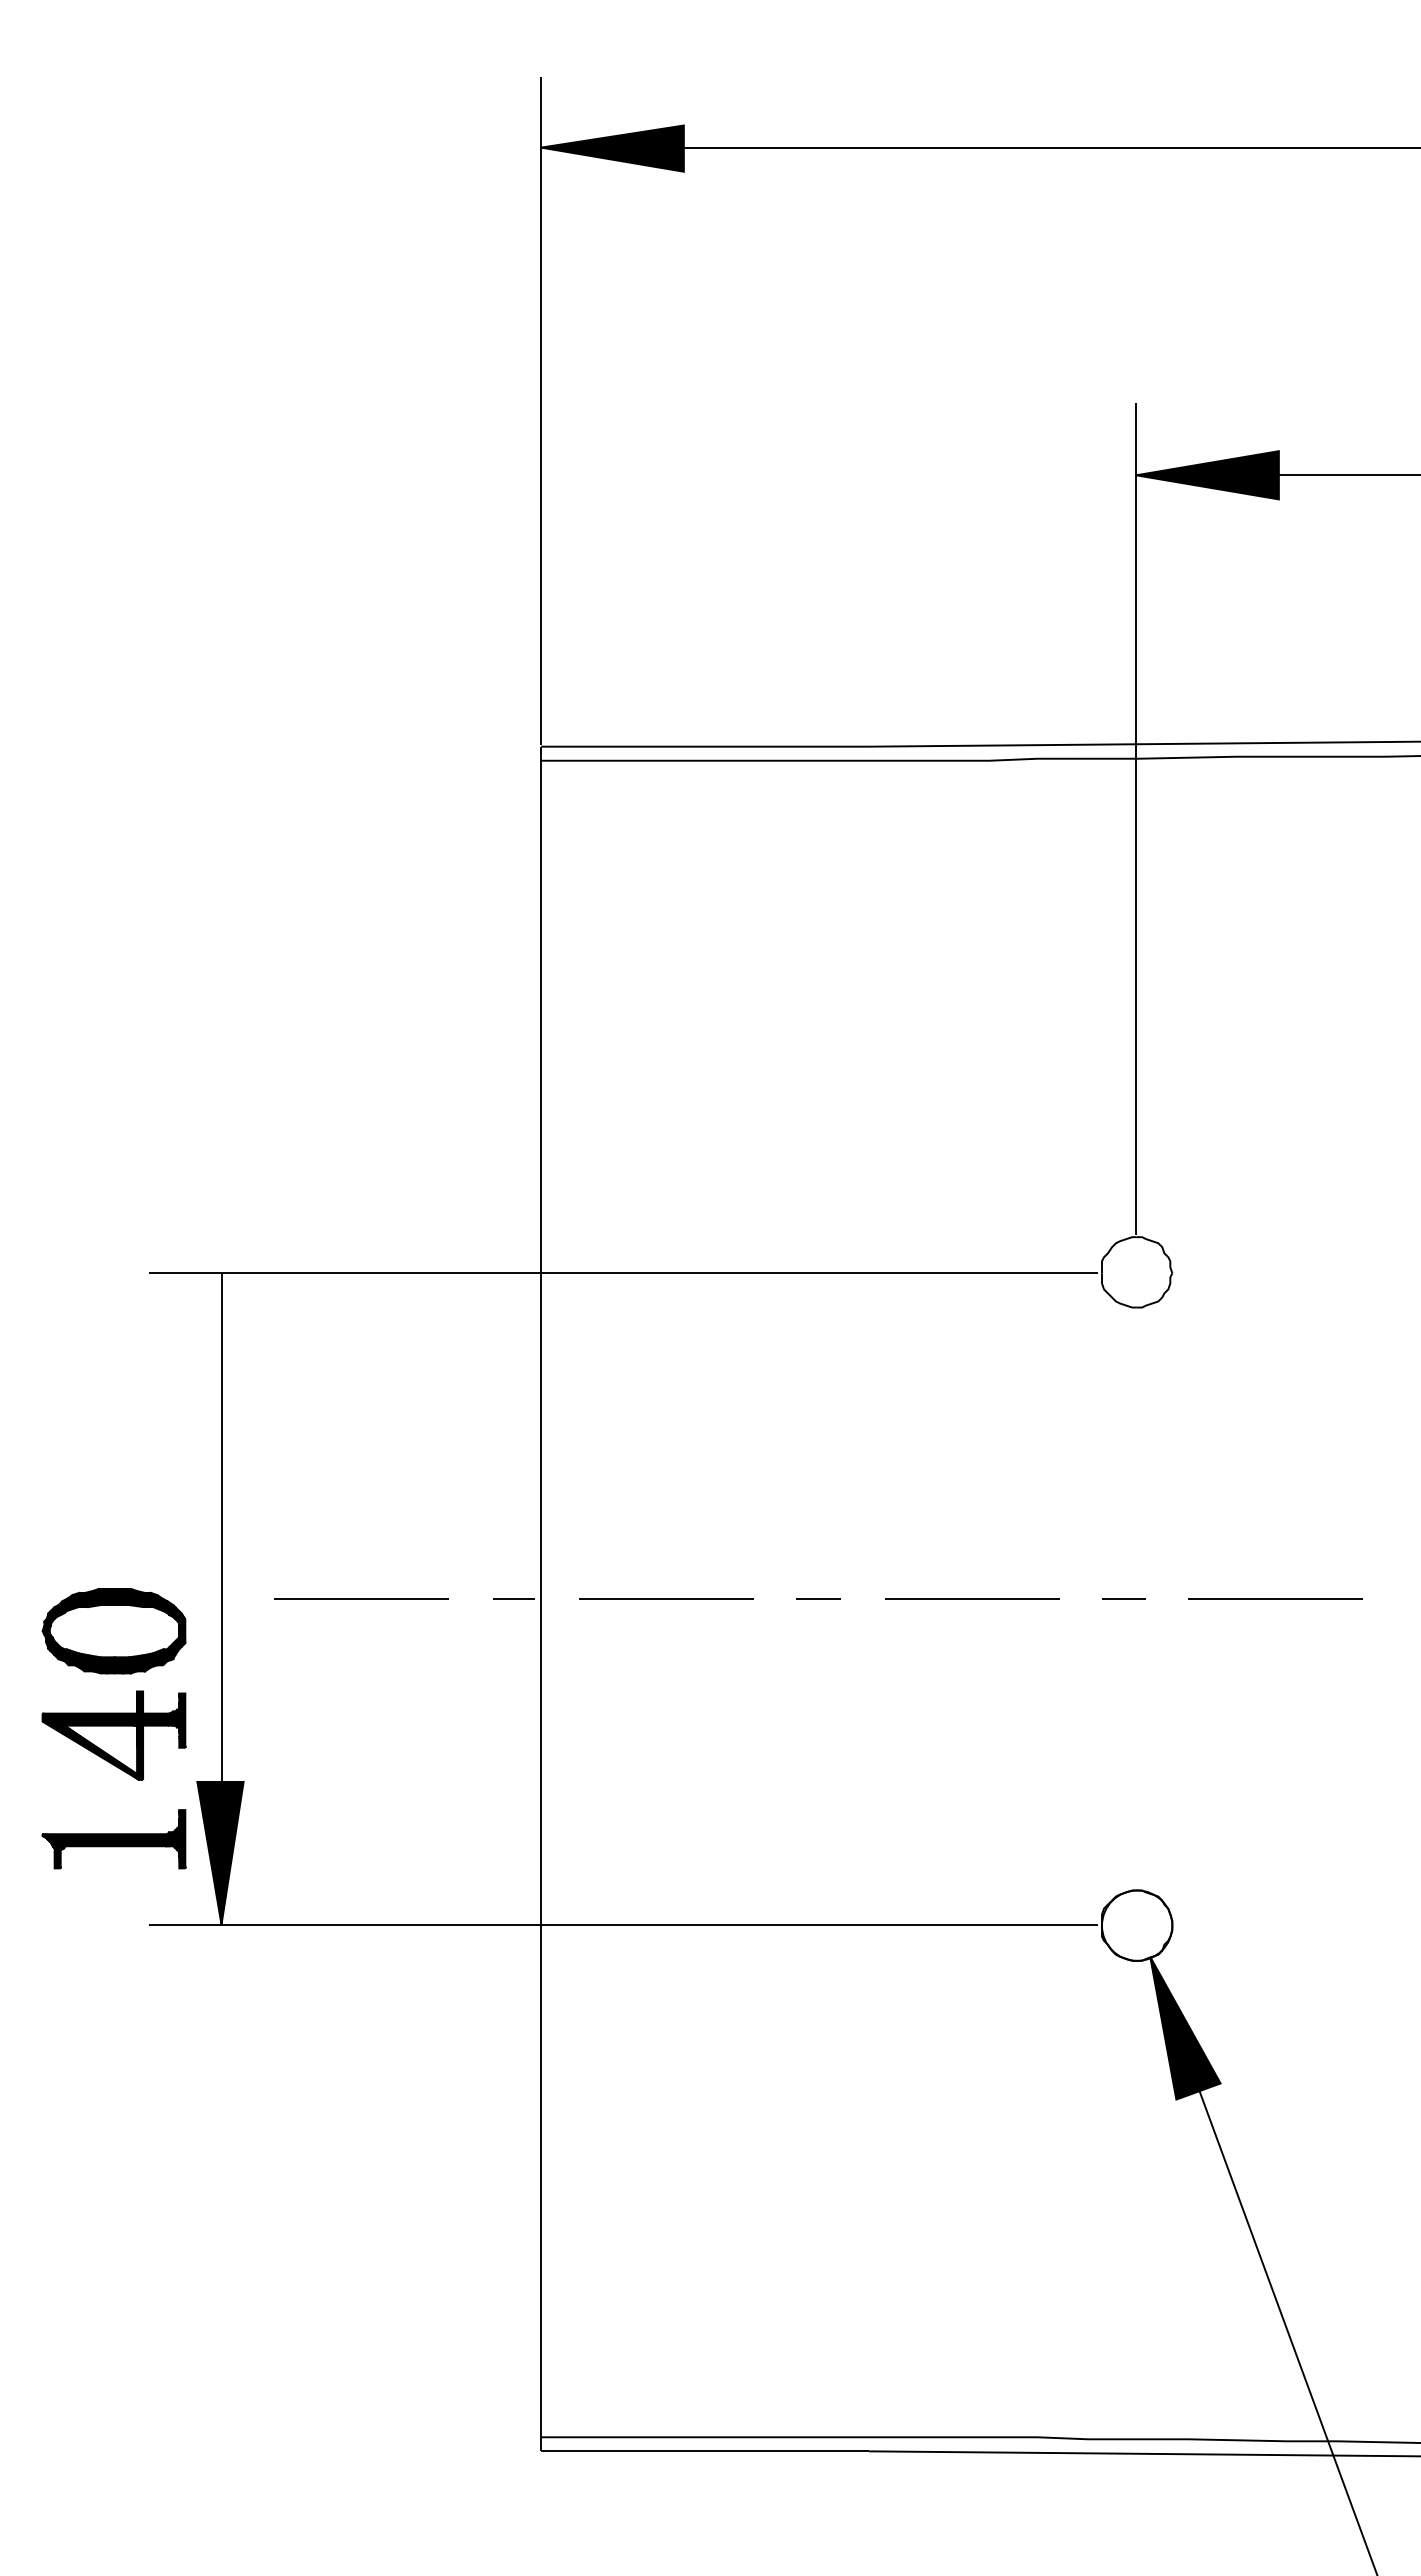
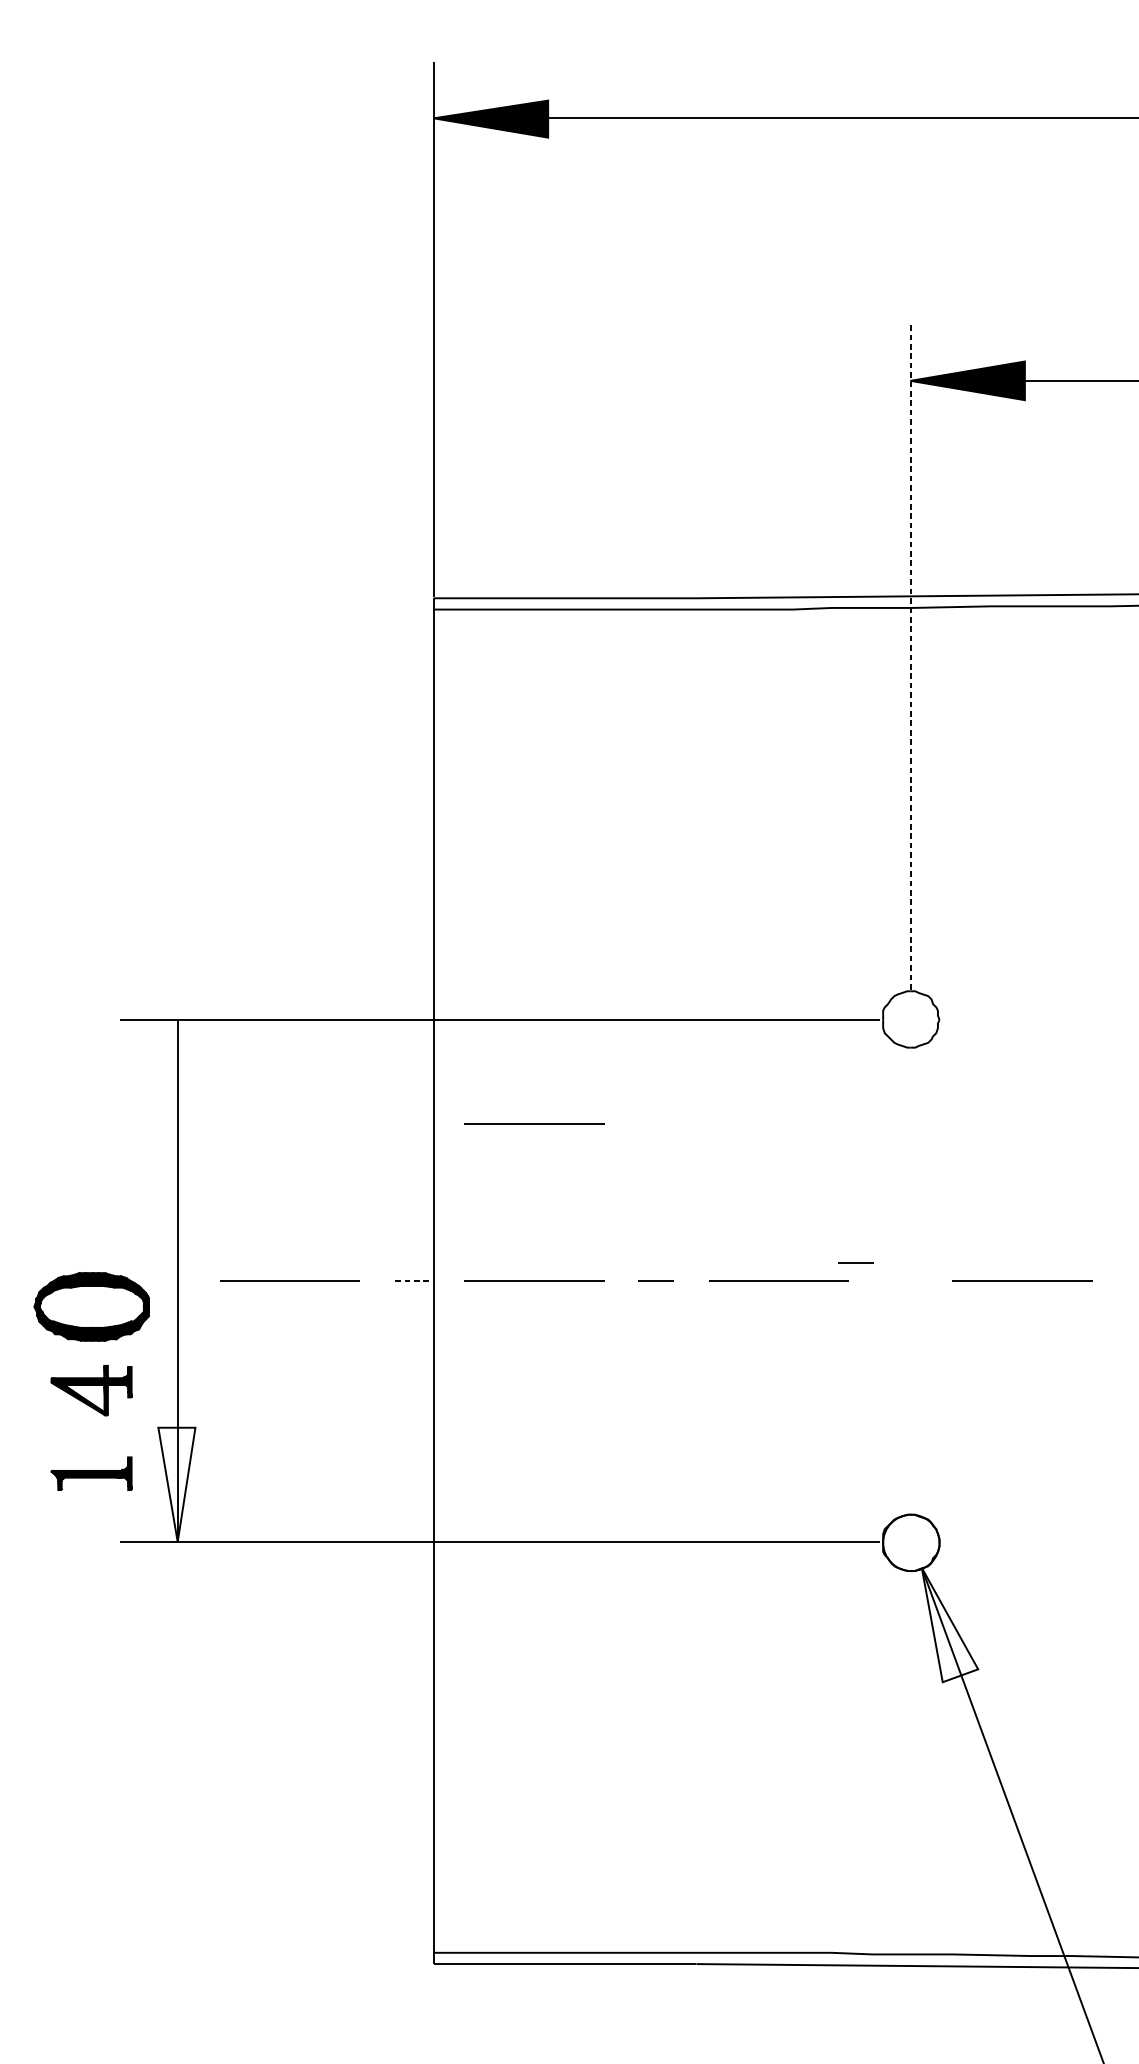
line: (1136, 818) -> (910, 655), solid -> dashed
line: (666, 1402) -> (534, 1123), added
line: (1123, 1598) -> (855, 1262), moved
line: (513, 1599) -> (411, 1281), solid -> dashed
part: (113, 1735) -> (91, 1390), size x0.7
part: (113, 1839) -> (91, 1473), size x0.7
fill: (220, 1852) -> (176, 1484), removed
fill: (1185, 2027) -> (950, 1624), removed

